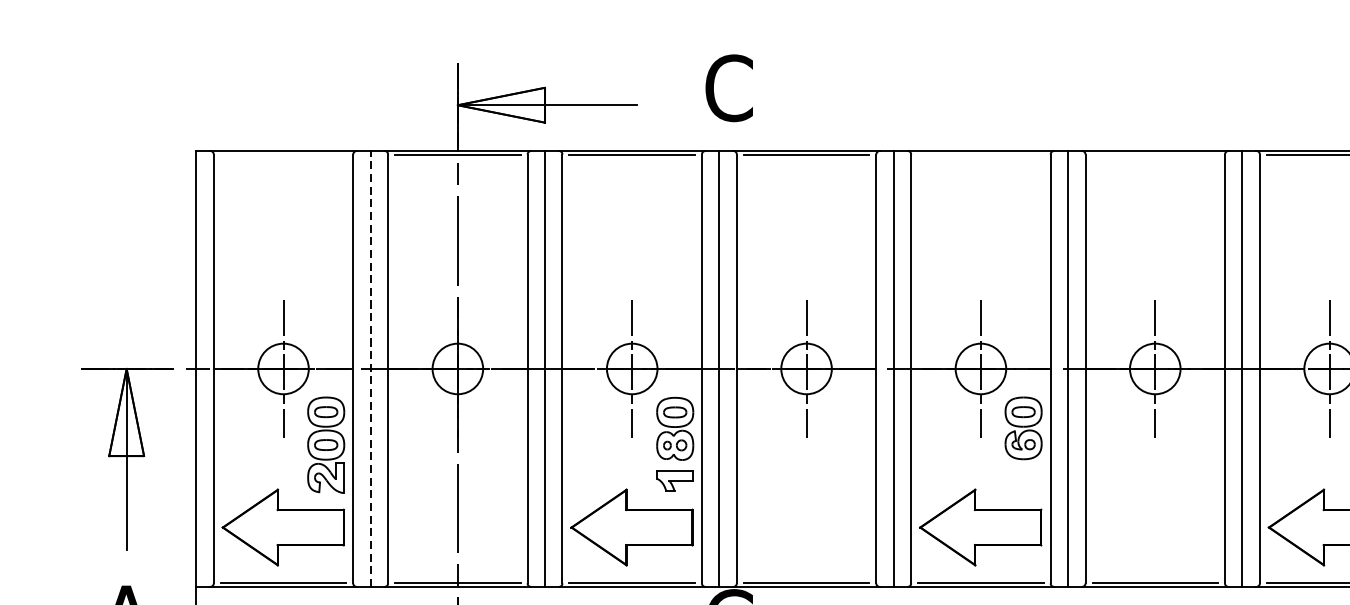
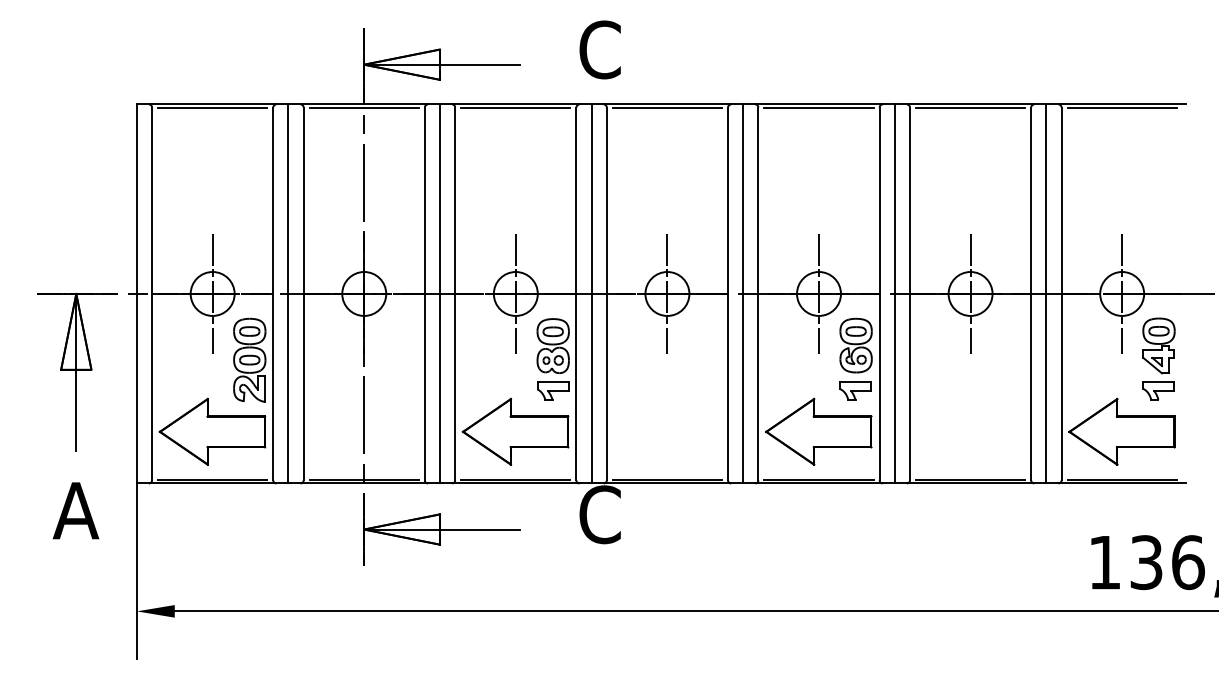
line: (283, 154) -> (212, 107), added
line: (980, 154) -> (818, 107), added
line: (1155, 154) -> (970, 107), added
line: (370, 368) -> (288, 293), dashed -> solid
part: (1022, 479) -> (855, 390), added

